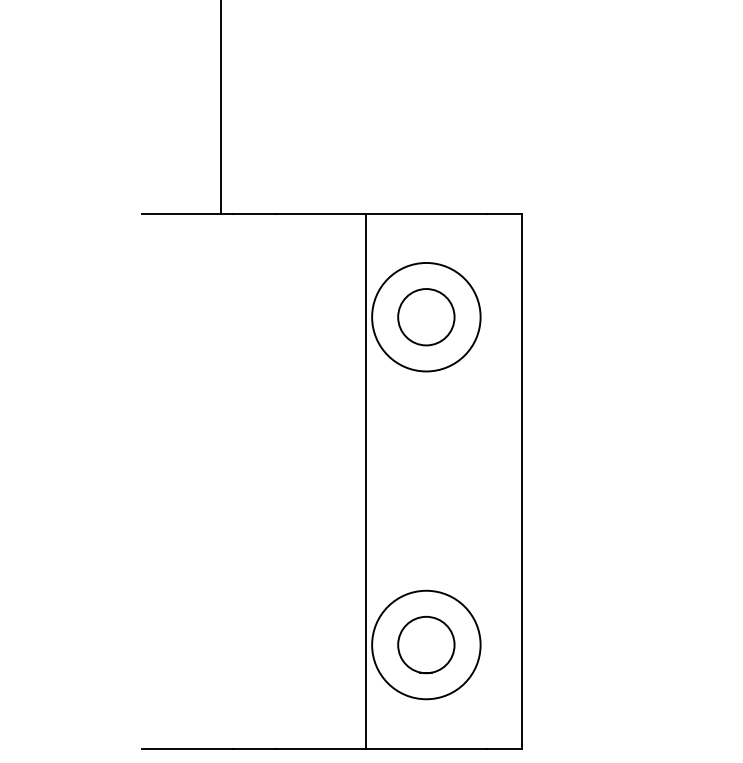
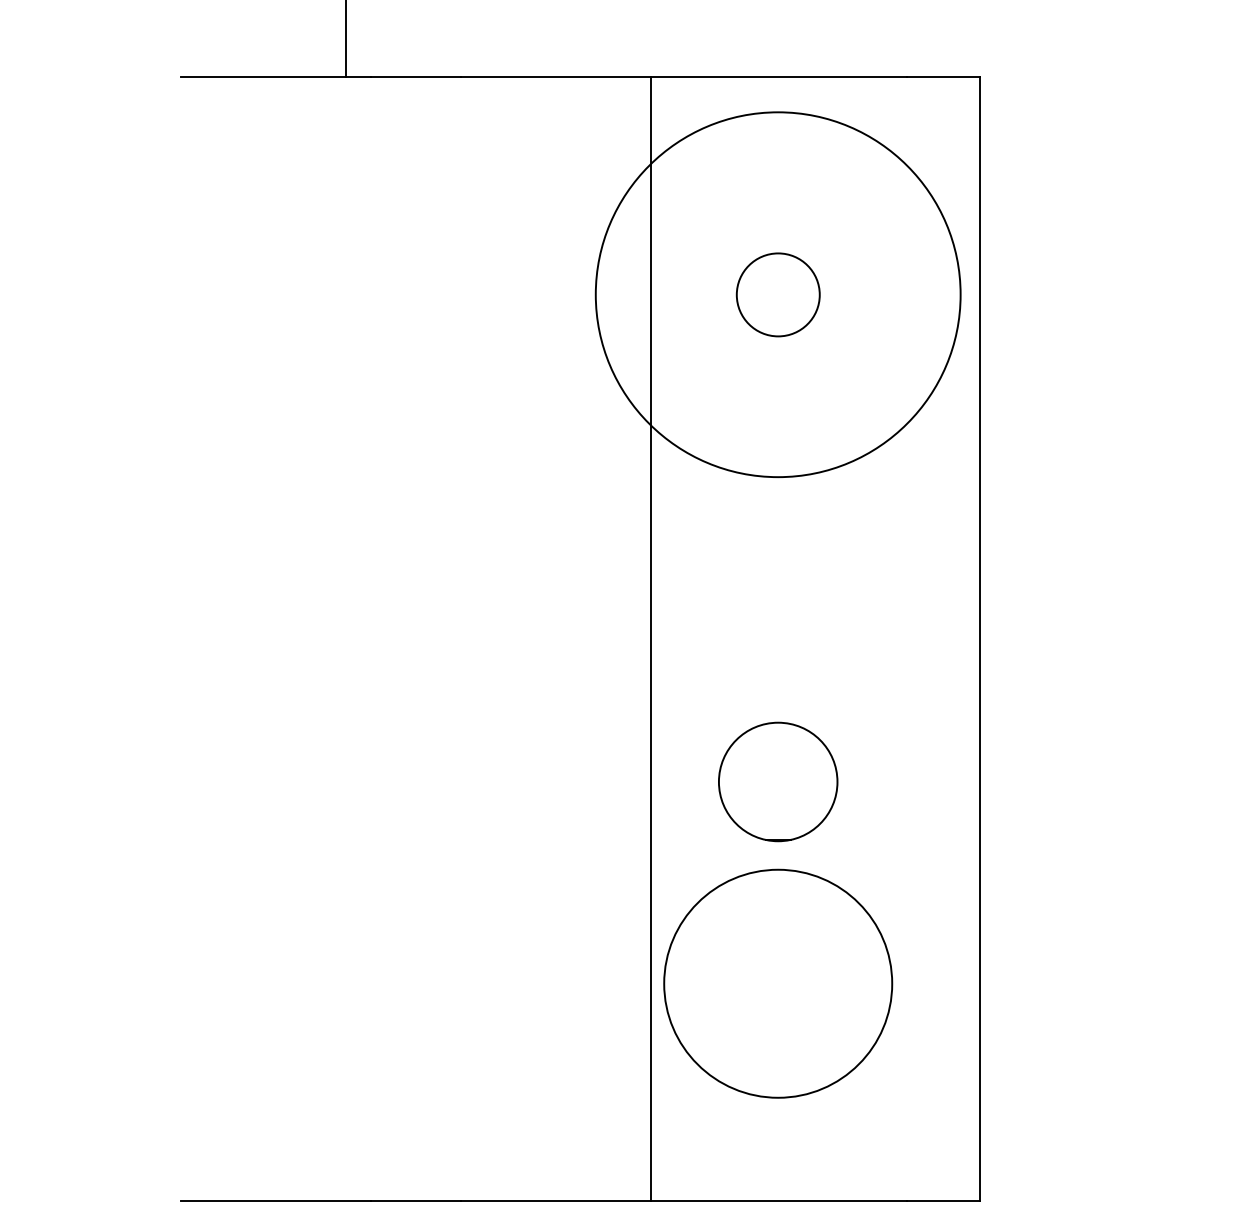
circle: (426, 316) -> (778, 293), size x1.6
circle: (426, 317) -> (778, 295), size x0.7
part: (426, 644) -> (778, 780), moved

